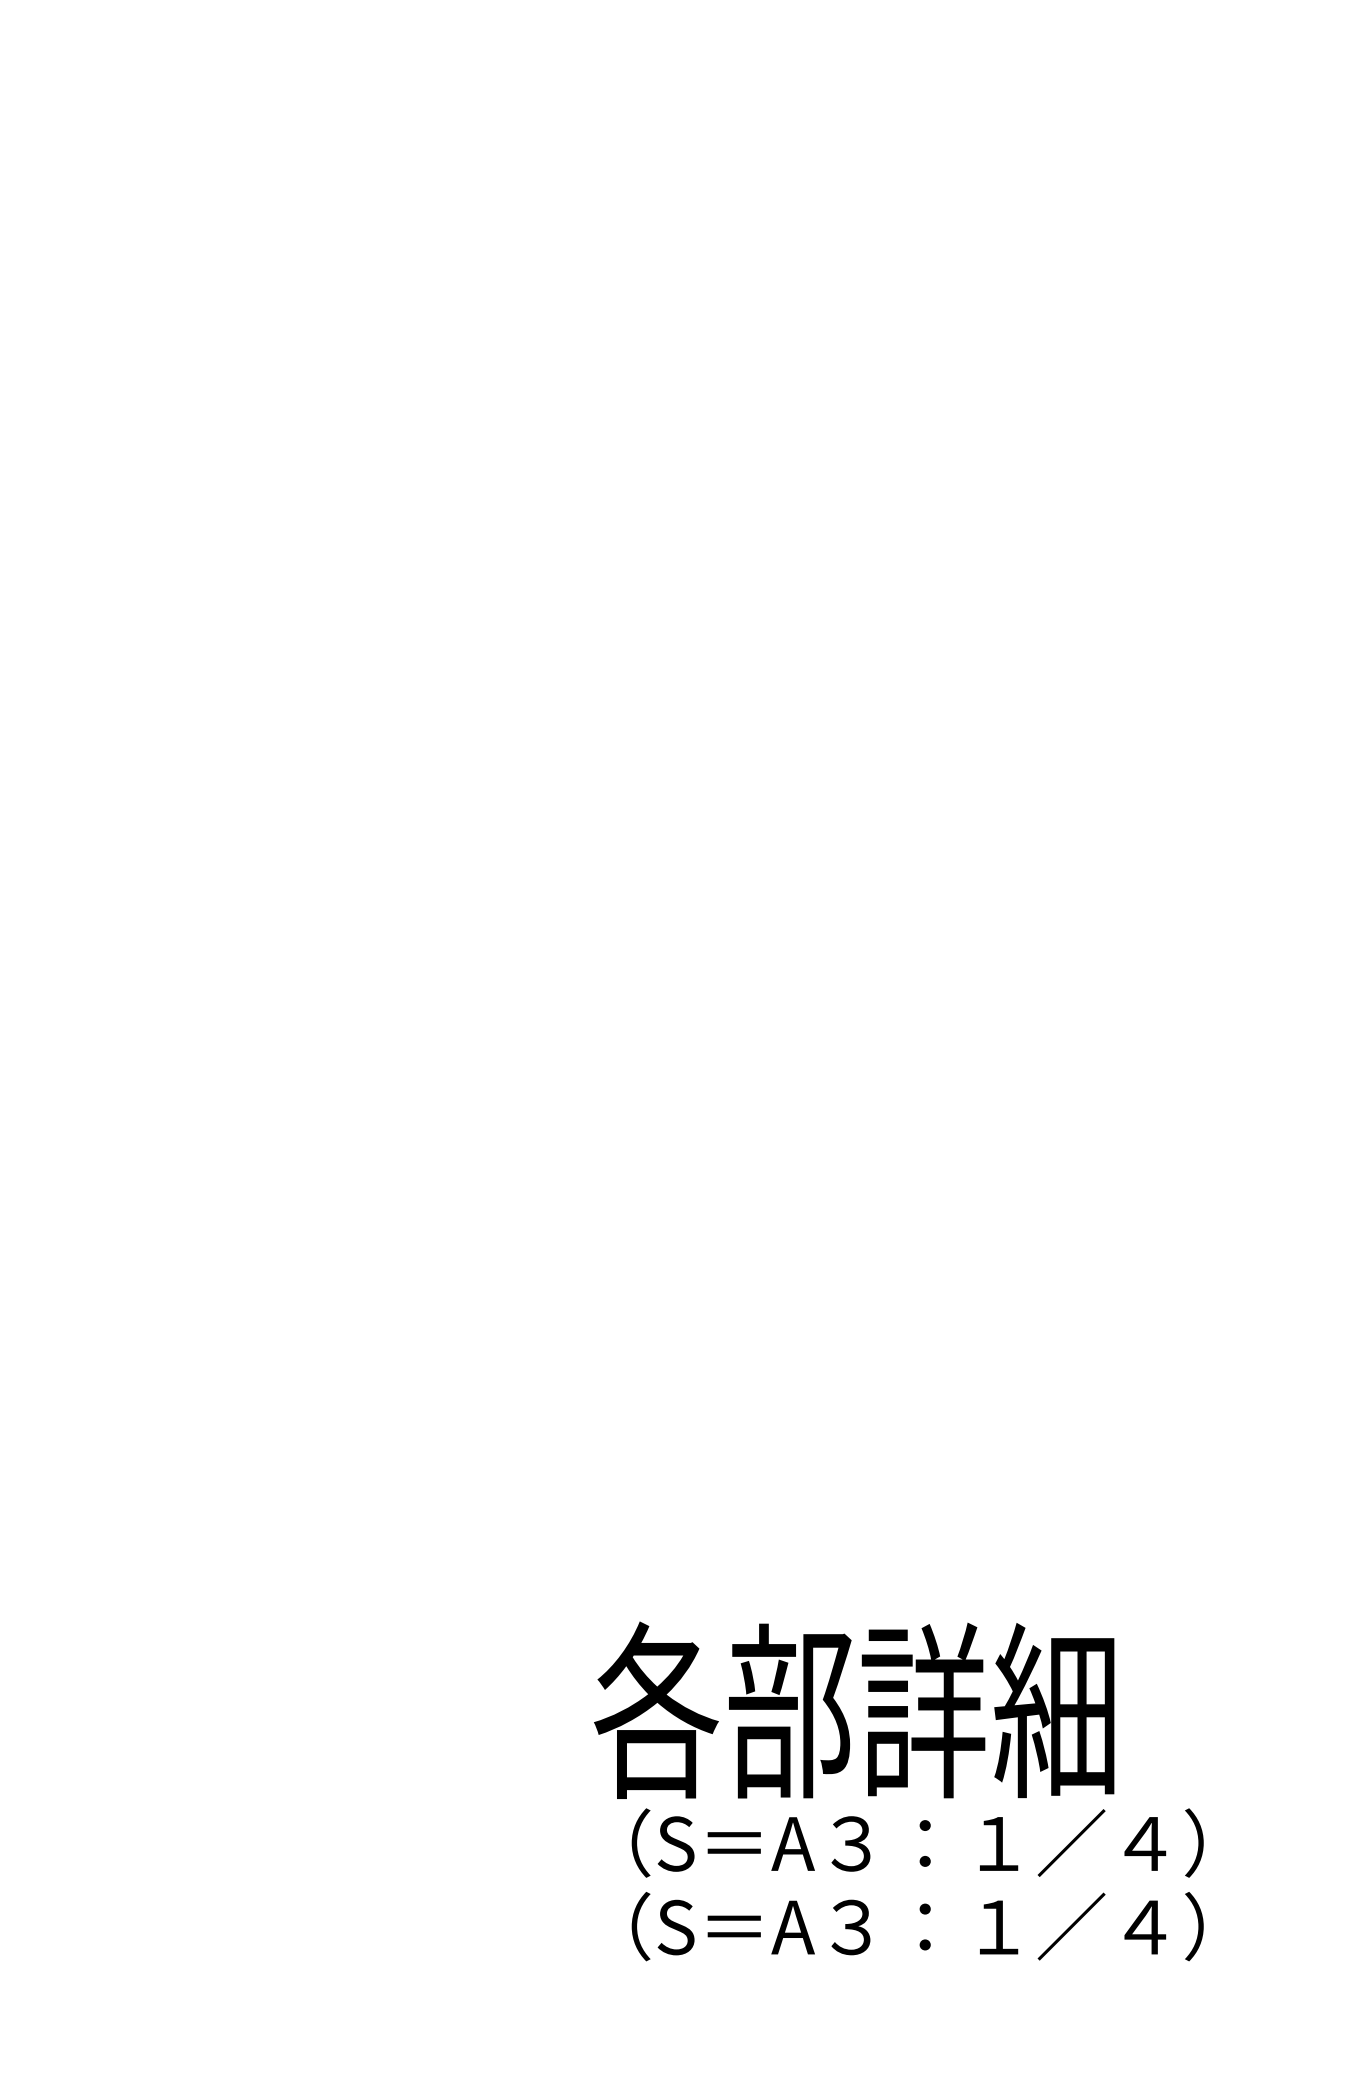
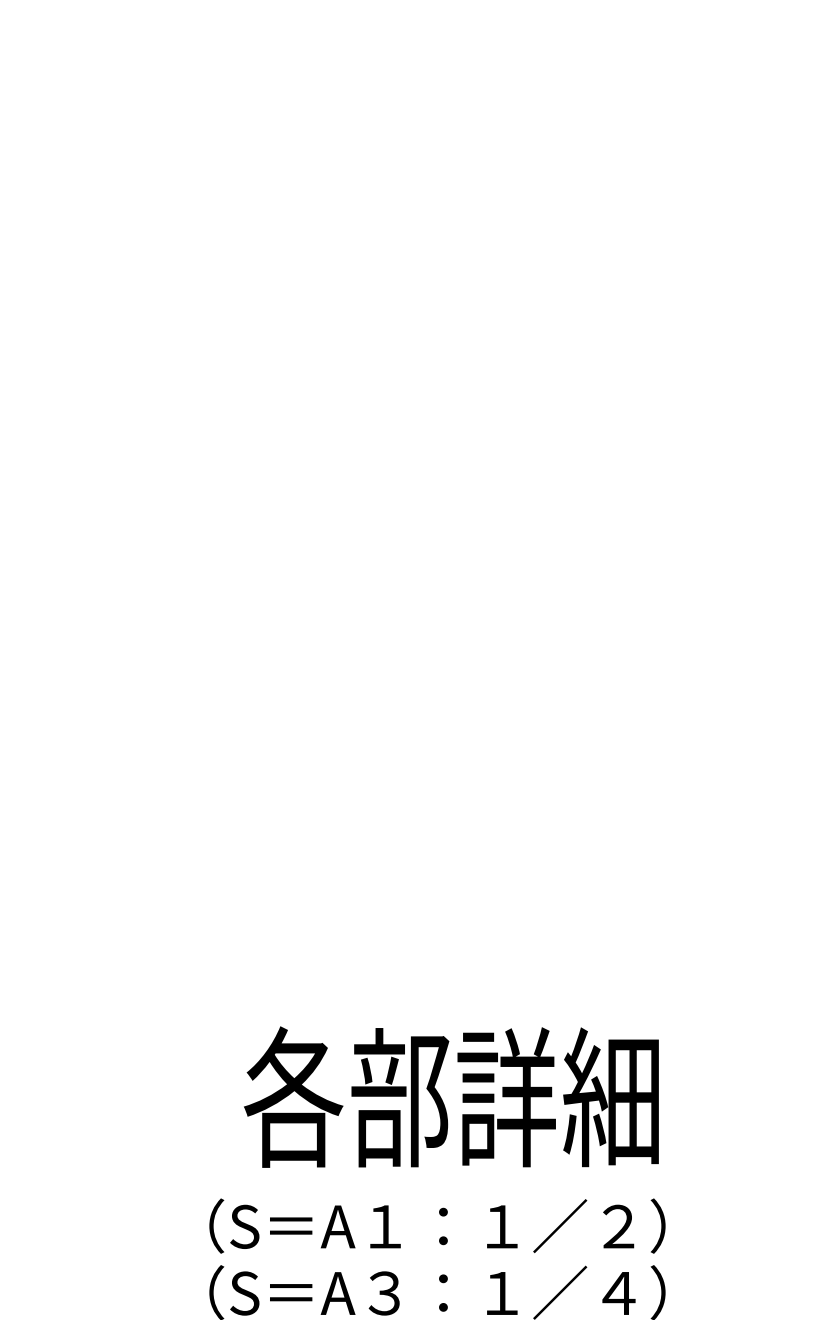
text: (854, 1709) -> (451, 1096), moved
text: (998, 1843) -> (501, 1226), （S＝A３：１／４） -> （S＝A１：１／２）

